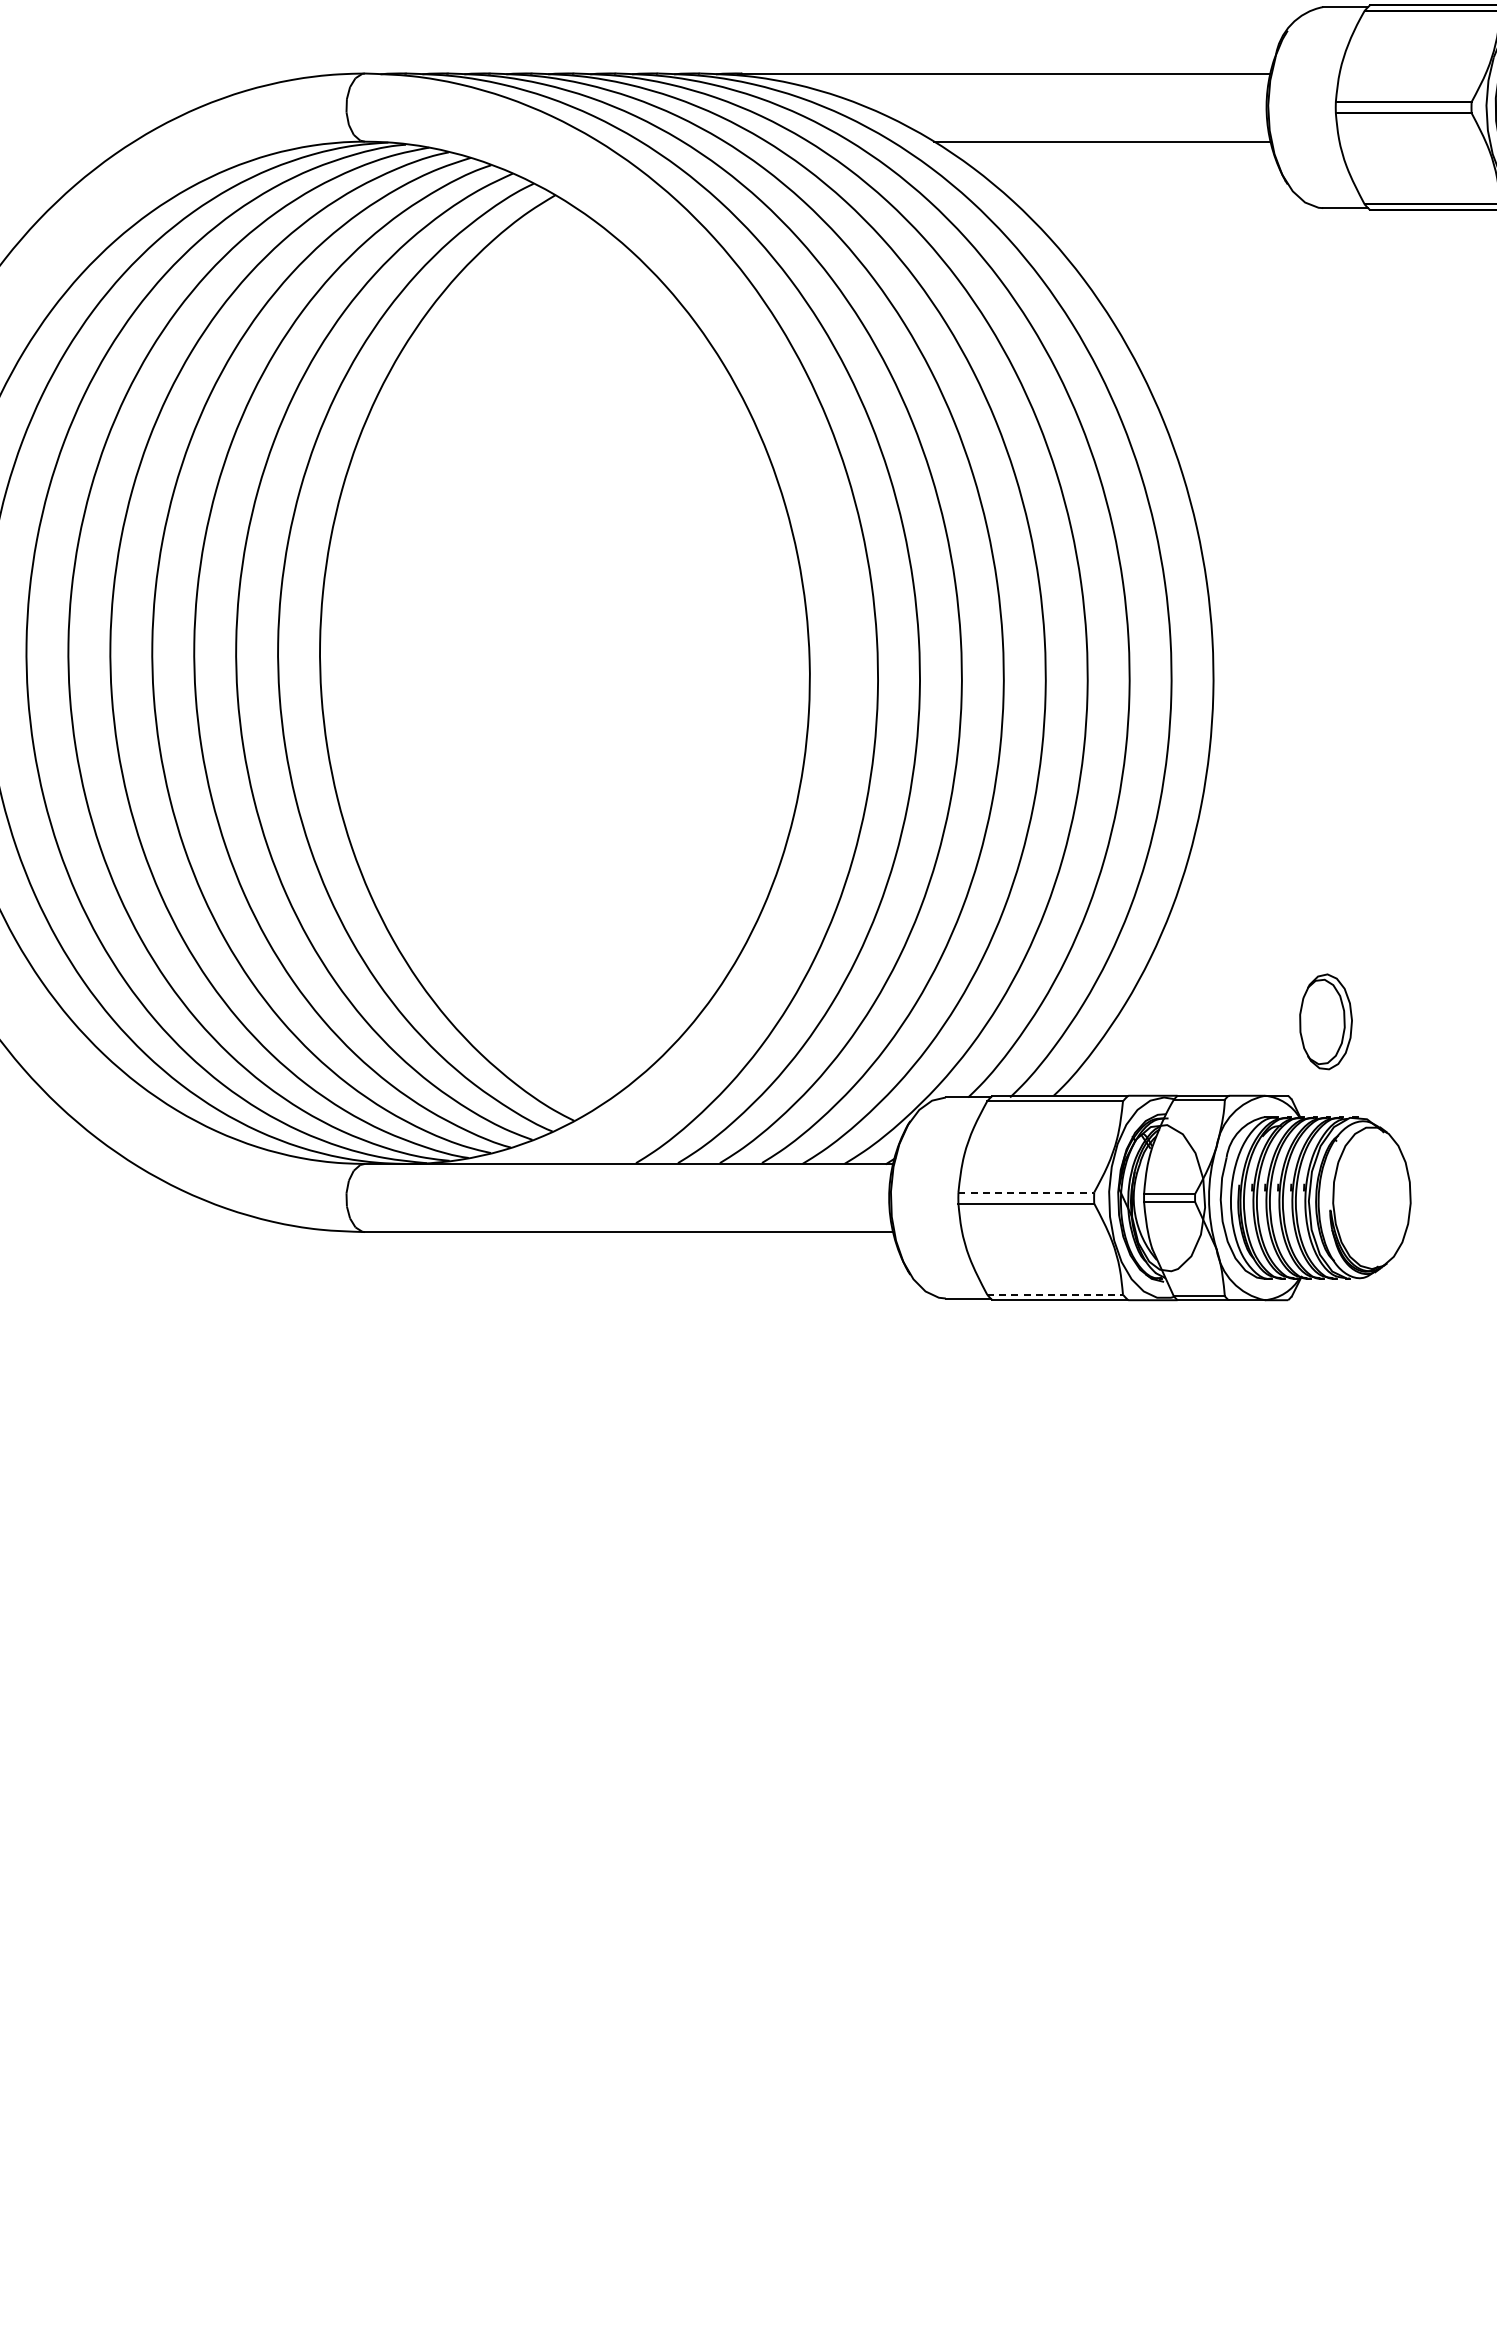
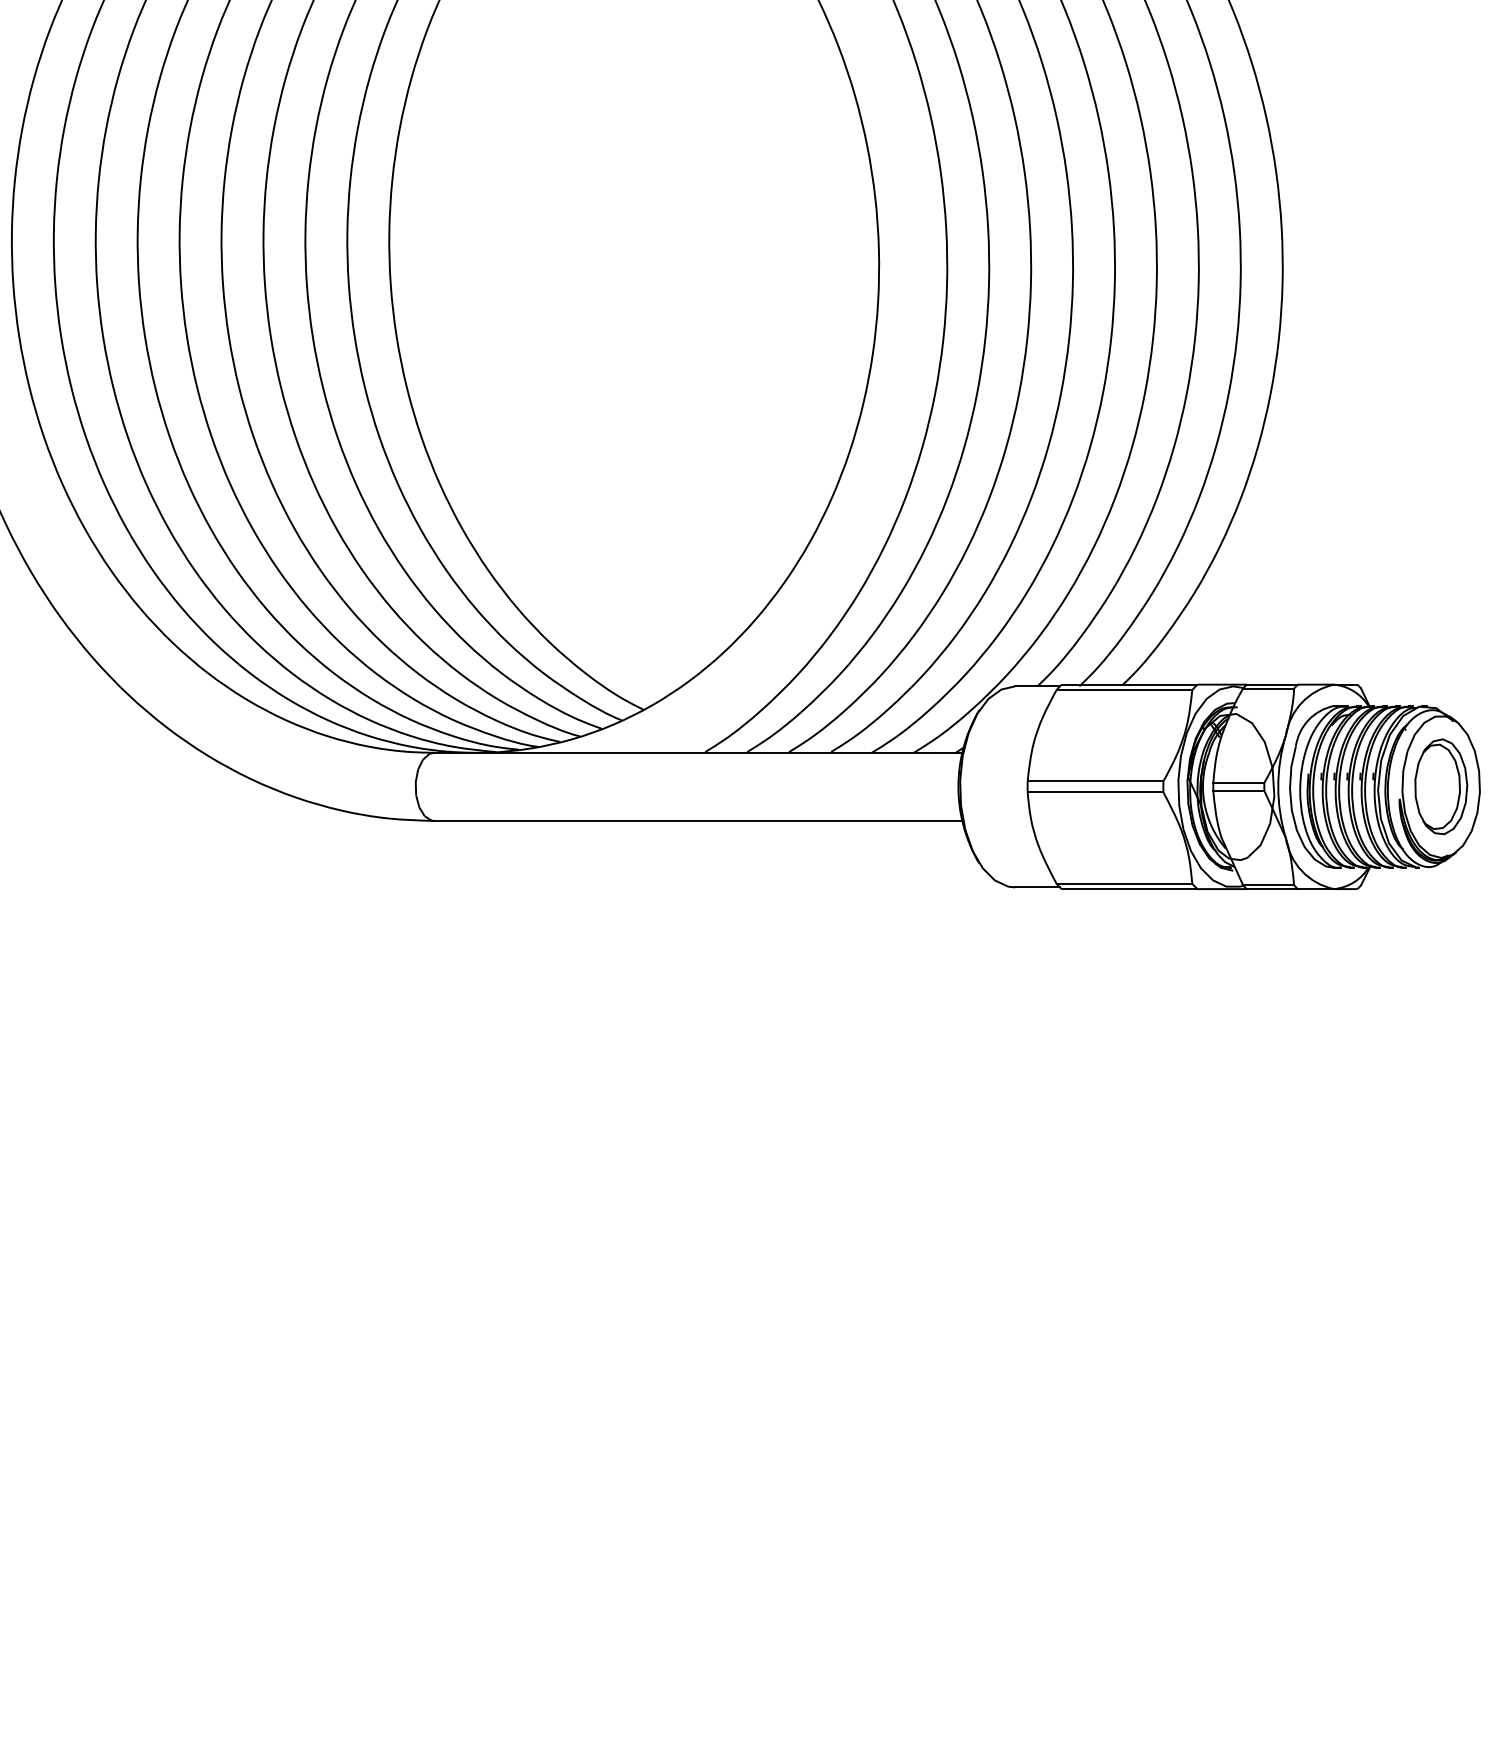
part: (1325, 1021) -> (1440, 786), moved
line: (1026, 1192) -> (1095, 781), dashed -> solid
line: (1055, 1294) -> (1124, 883), dashed -> solid

